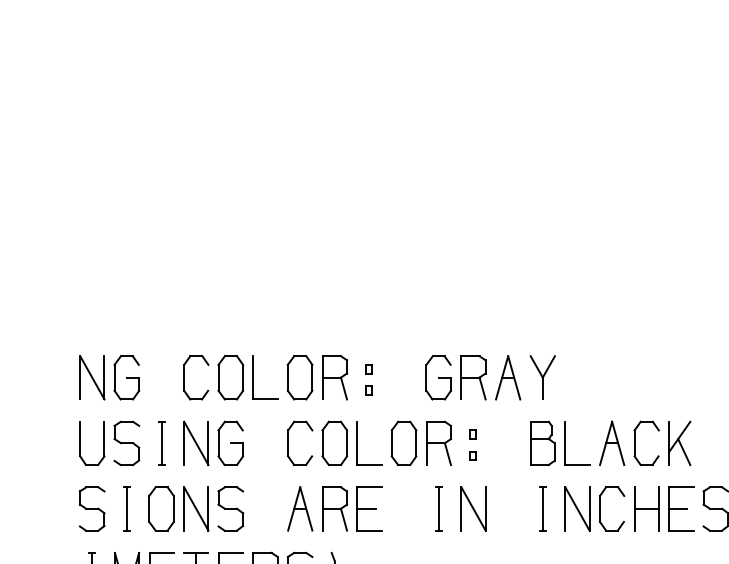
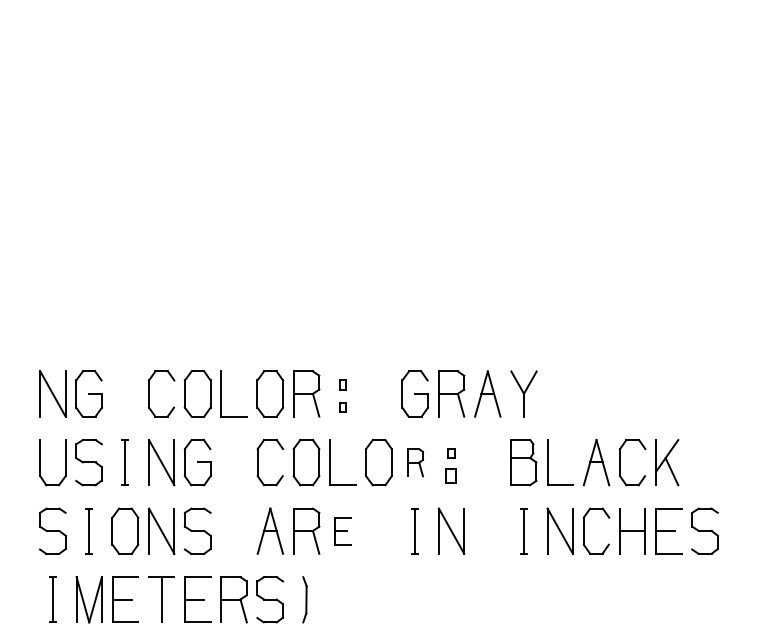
part: (439, 443) -> (415, 462), size x0.6
part: (473, 455) -> (451, 475), size x1.6
part: (369, 509) -> (342, 531), size x0.6

